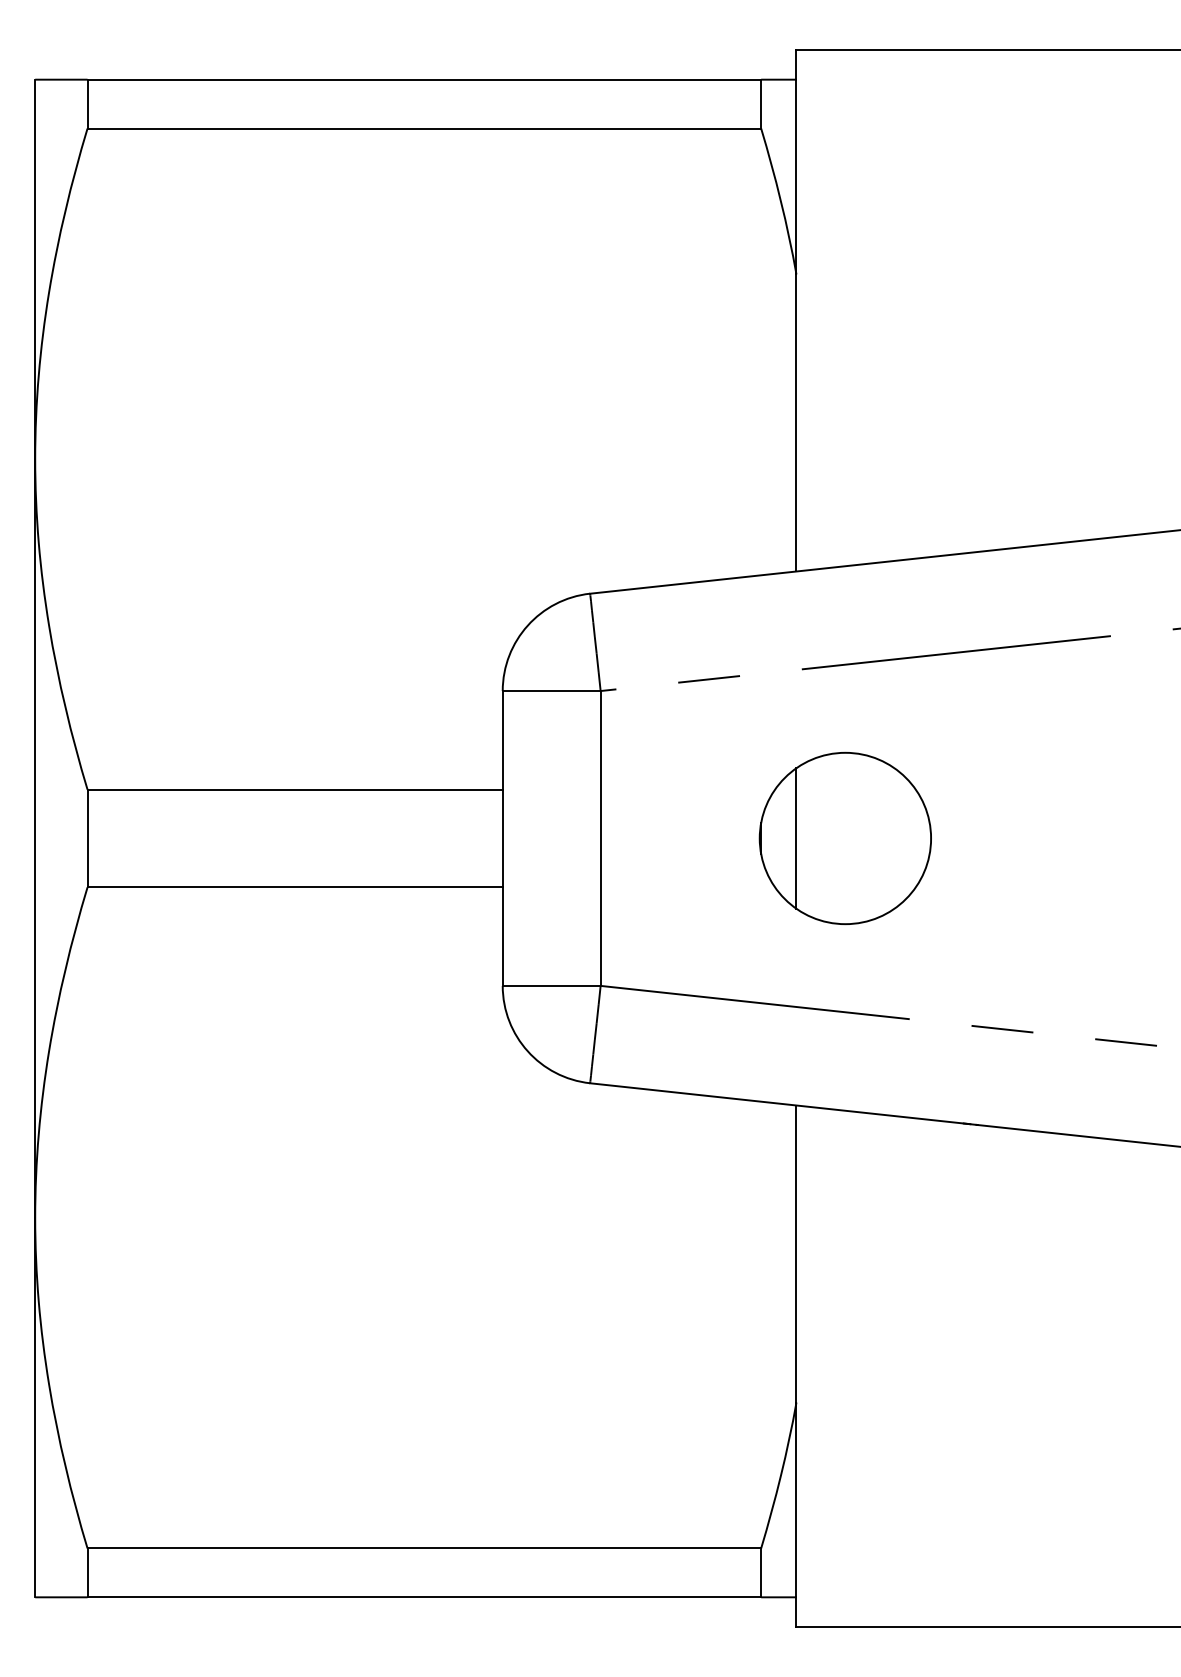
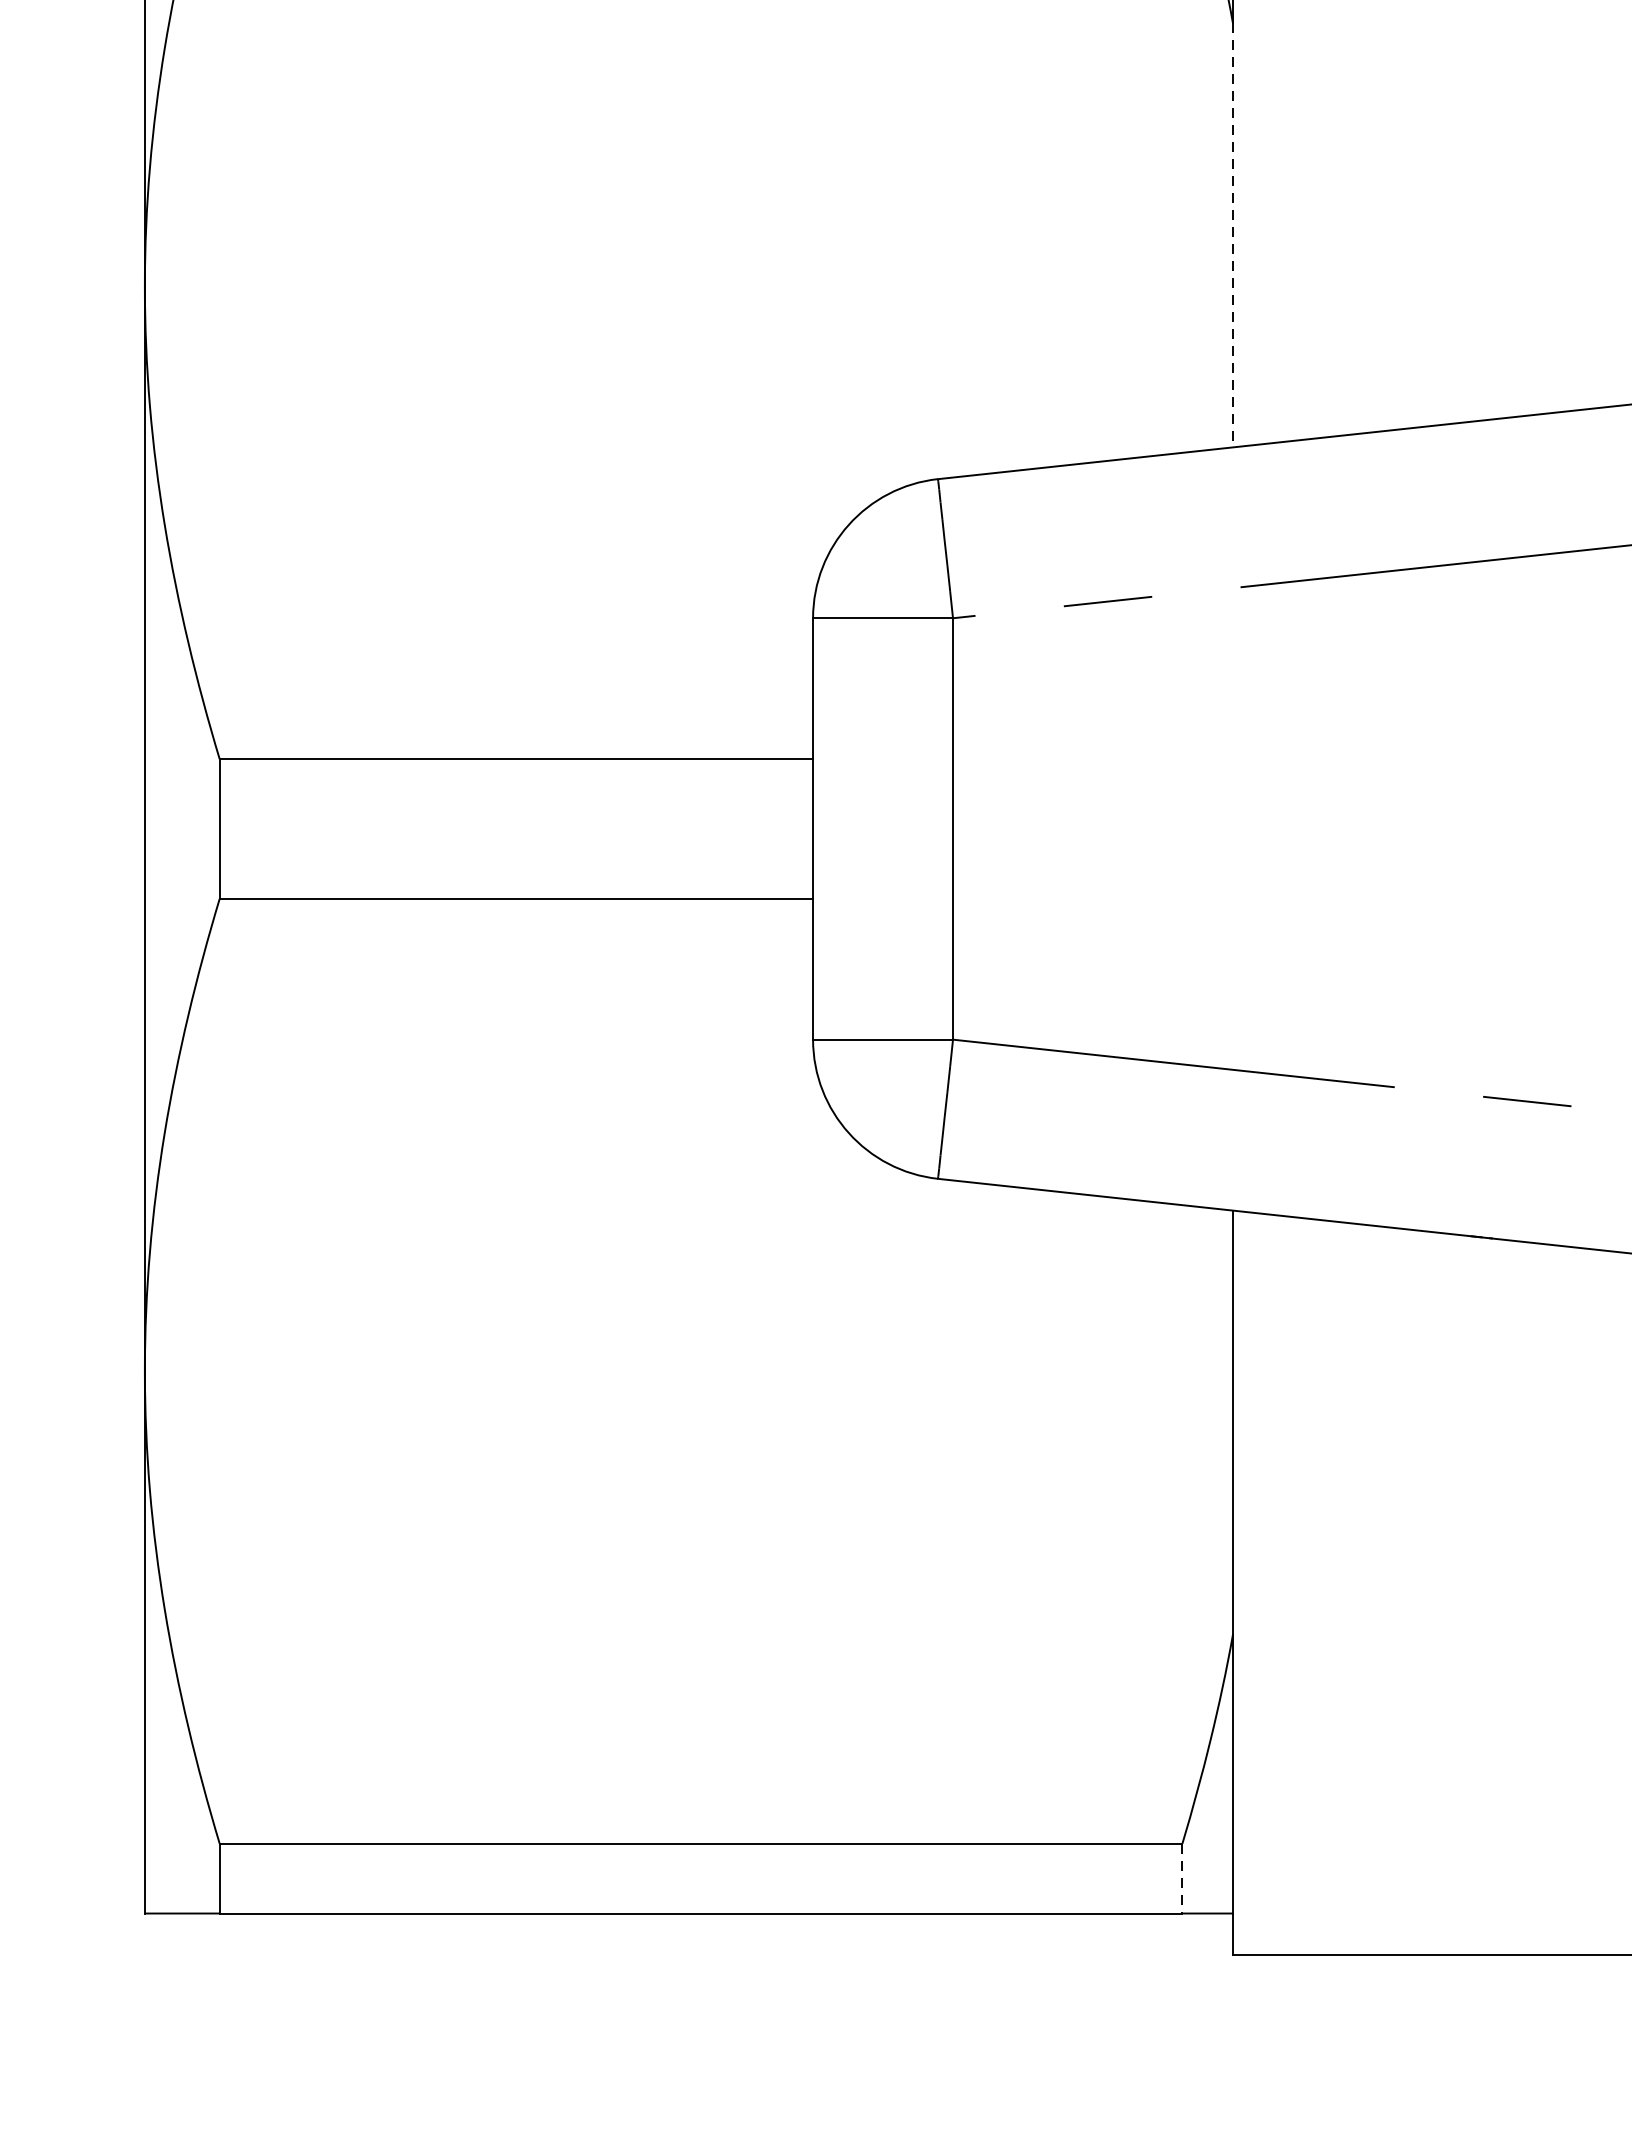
line: (796, 422) -> (1232, 234), solid -> dashed
part: (844, 838) -> (1301, 829), removed
line: (761, 1573) -> (1182, 1879), solid -> dashed

